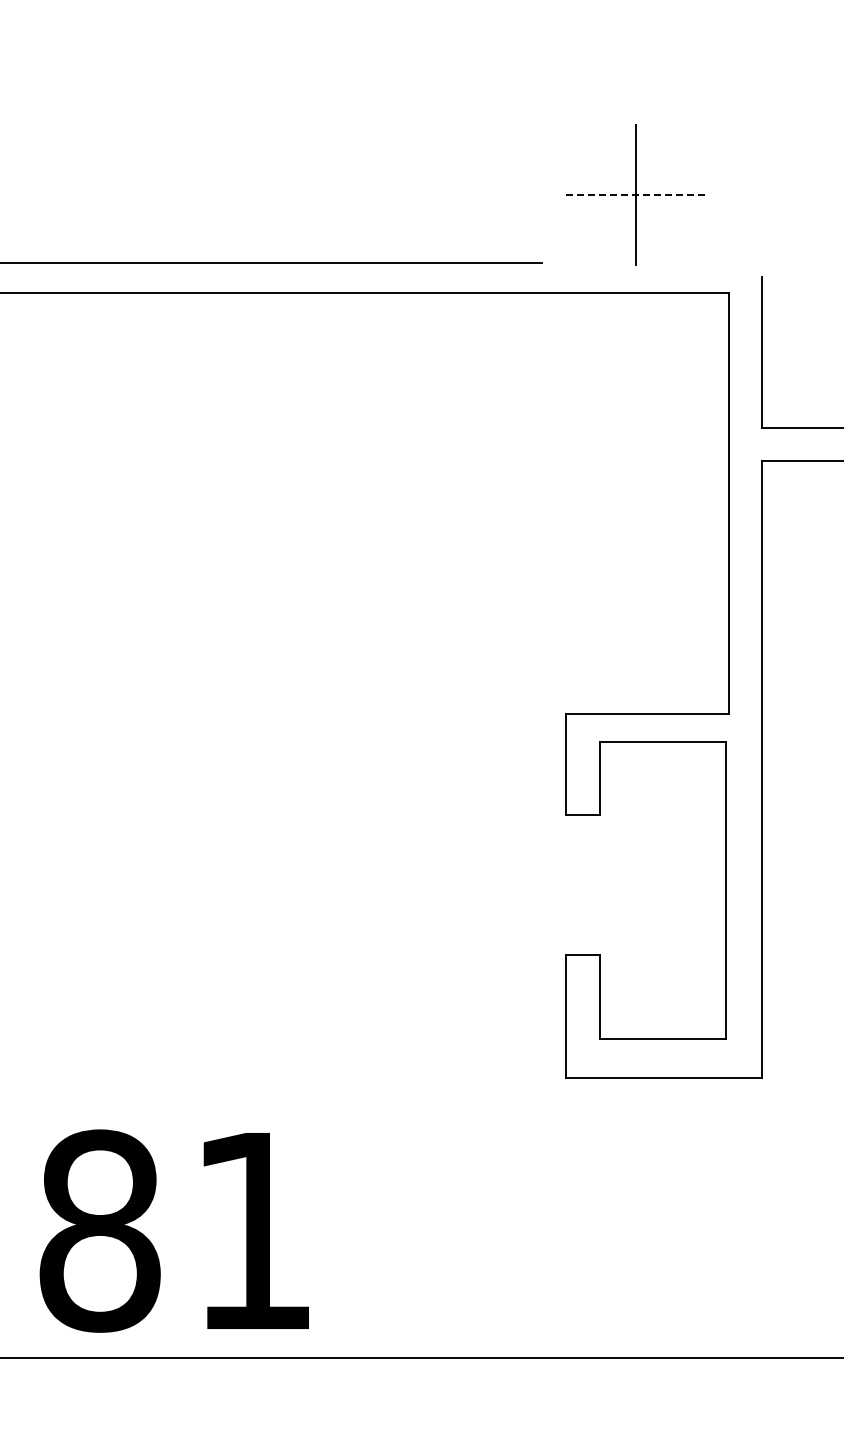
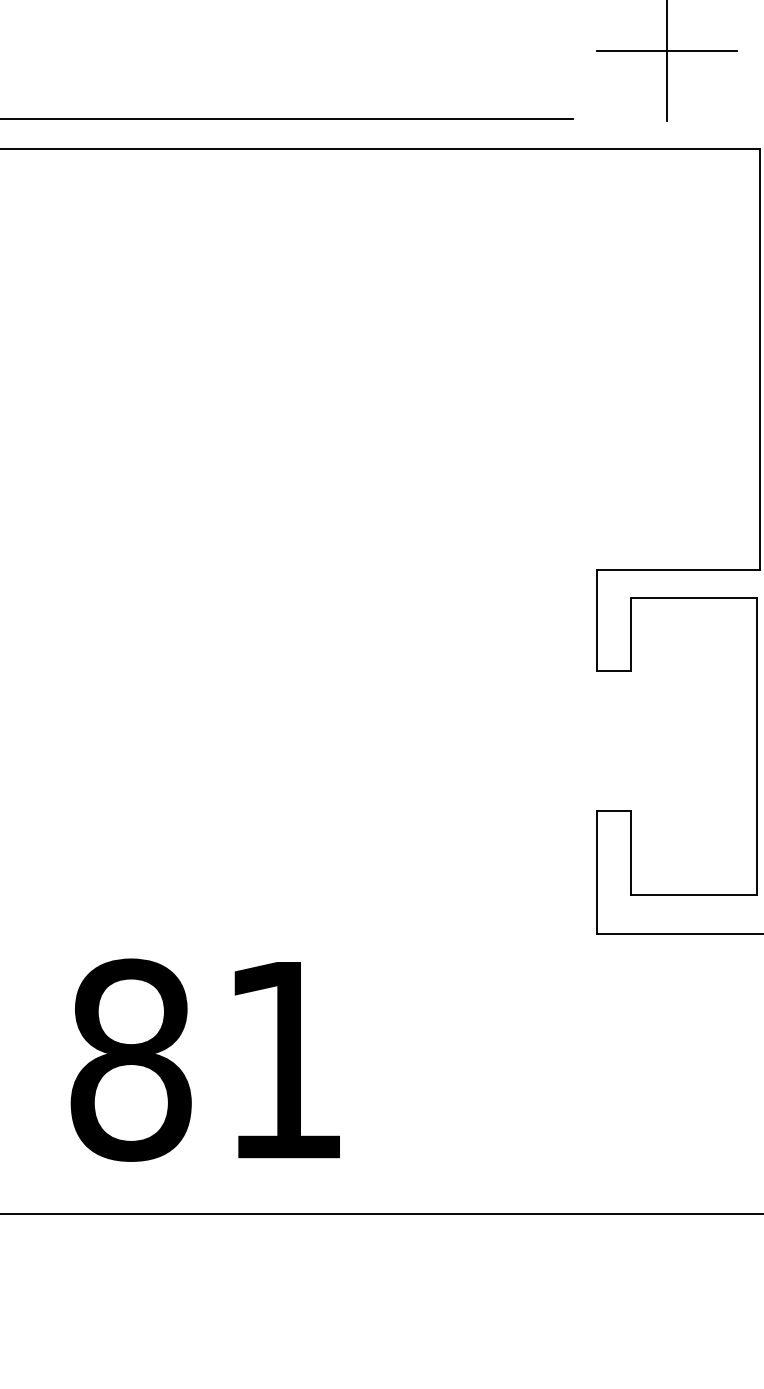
line: (636, 195) -> (667, 51), dashed -> solid
text: (173, 1230) -> (204, 1059), moved

